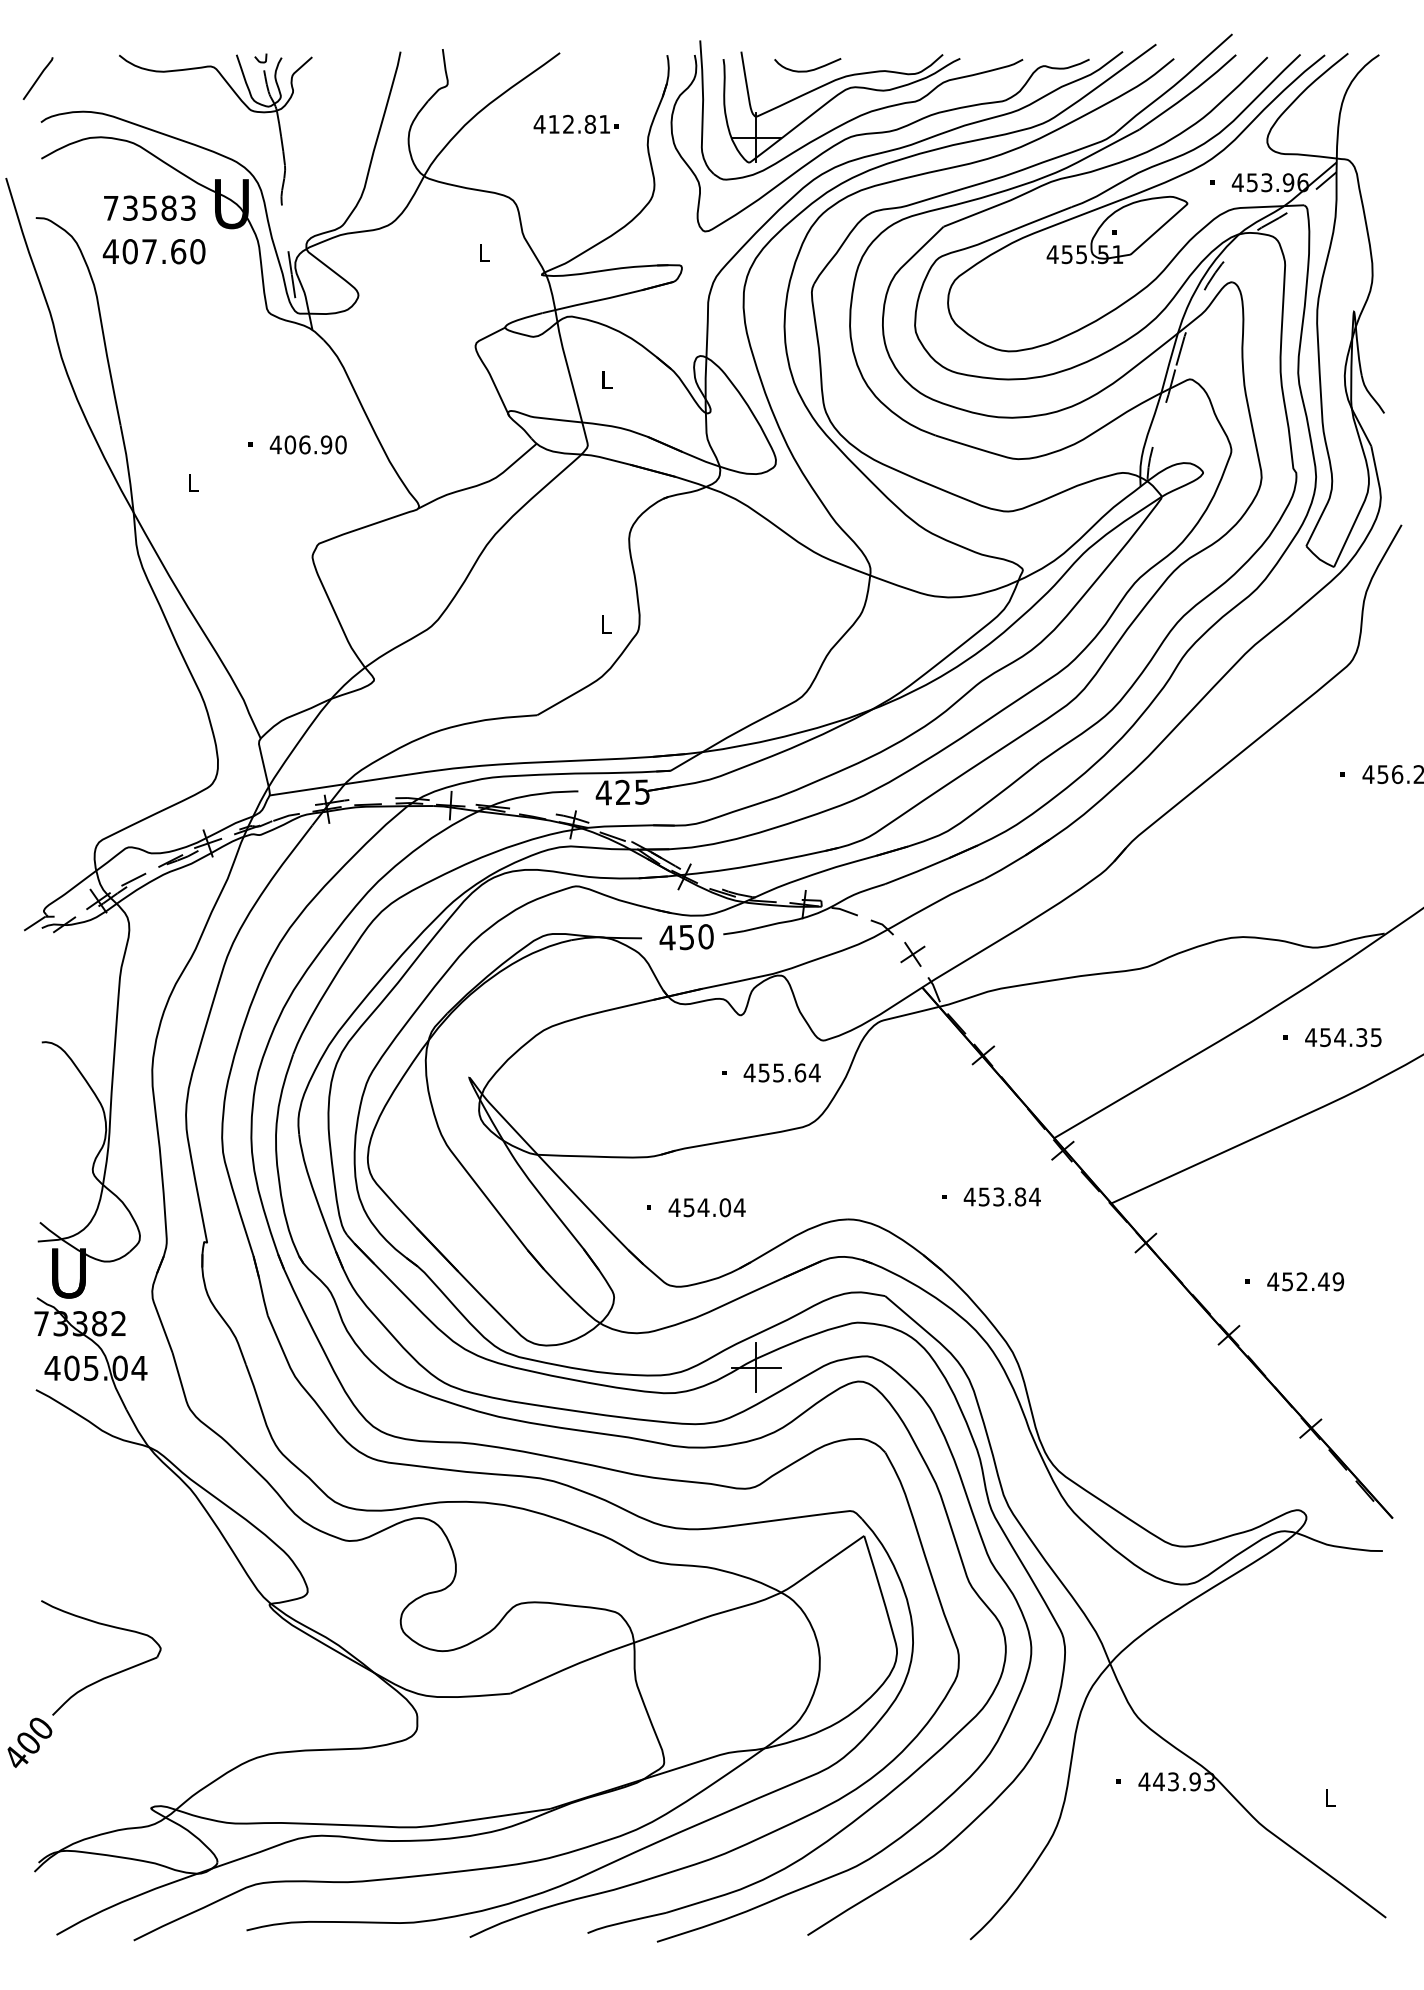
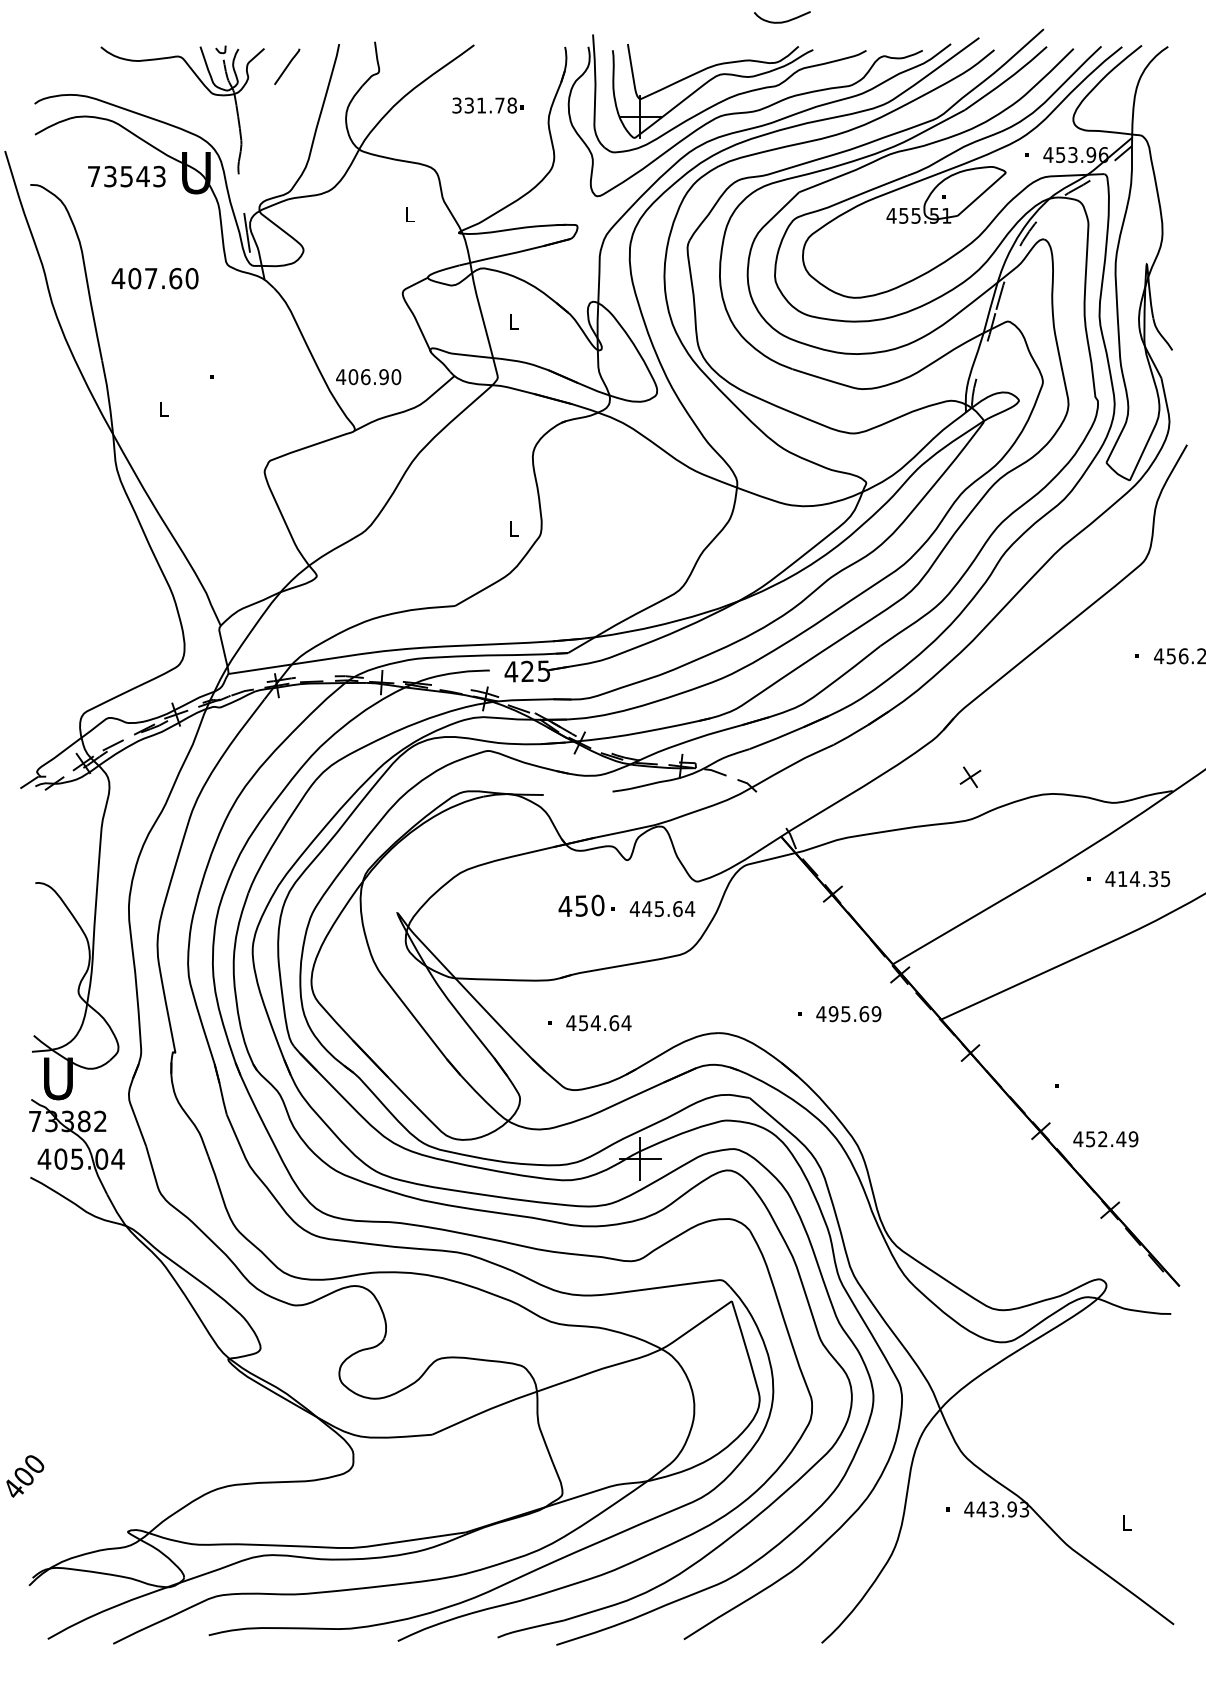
curve: (809, 69) -> (783, 20), moved
line: (37, 78) -> (286, 66), moved
text: (571, 123) -> (483, 104), 412.81 -> 331.78
text: (169, 207) -> (143, 175), 73583 -> 73543
text: (153, 251) -> (154, 278), moved
text: (307, 444) -> (367, 376), moved
text: (686, 937) -> (581, 906), moved
part: (912, 953) -> (970, 776), moved
text: (1325, 1037) -> (1122, 878), 454.35 -> 414.35
text: (764, 1072) -> (647, 908), 455.64 -> 445.64
text: (1009, 1196) -> (854, 1013), 453.84 -> 495.69
text: (725, 1207) -> (614, 1022), 454.04 -> 454.64
text: (1305, 1281) -> (1105, 1139), moved
part: (108, 1675) -> (91, 1419), removed

